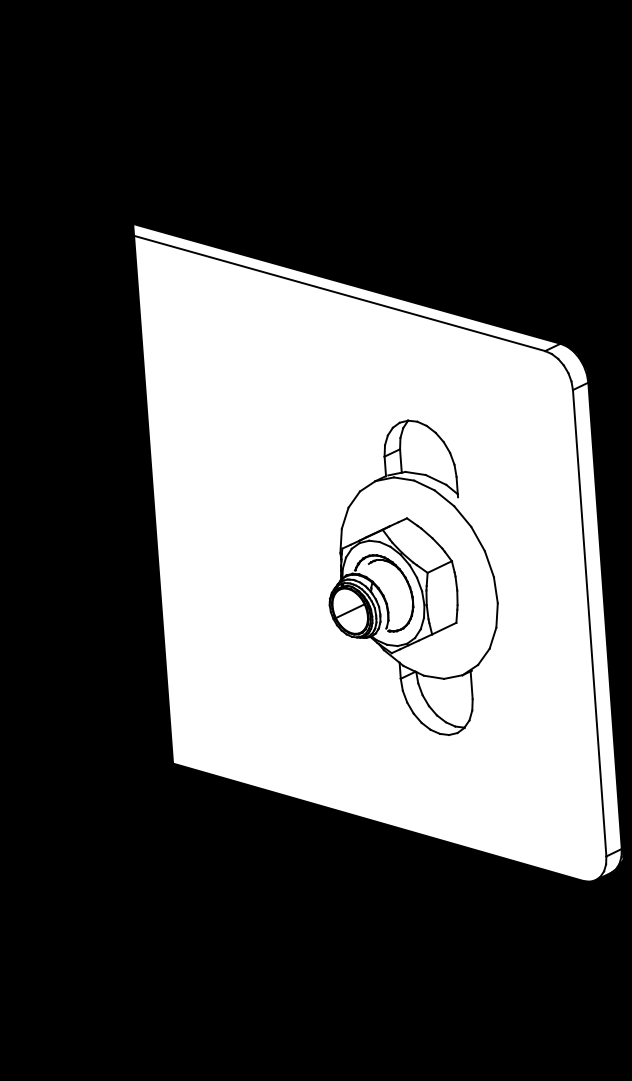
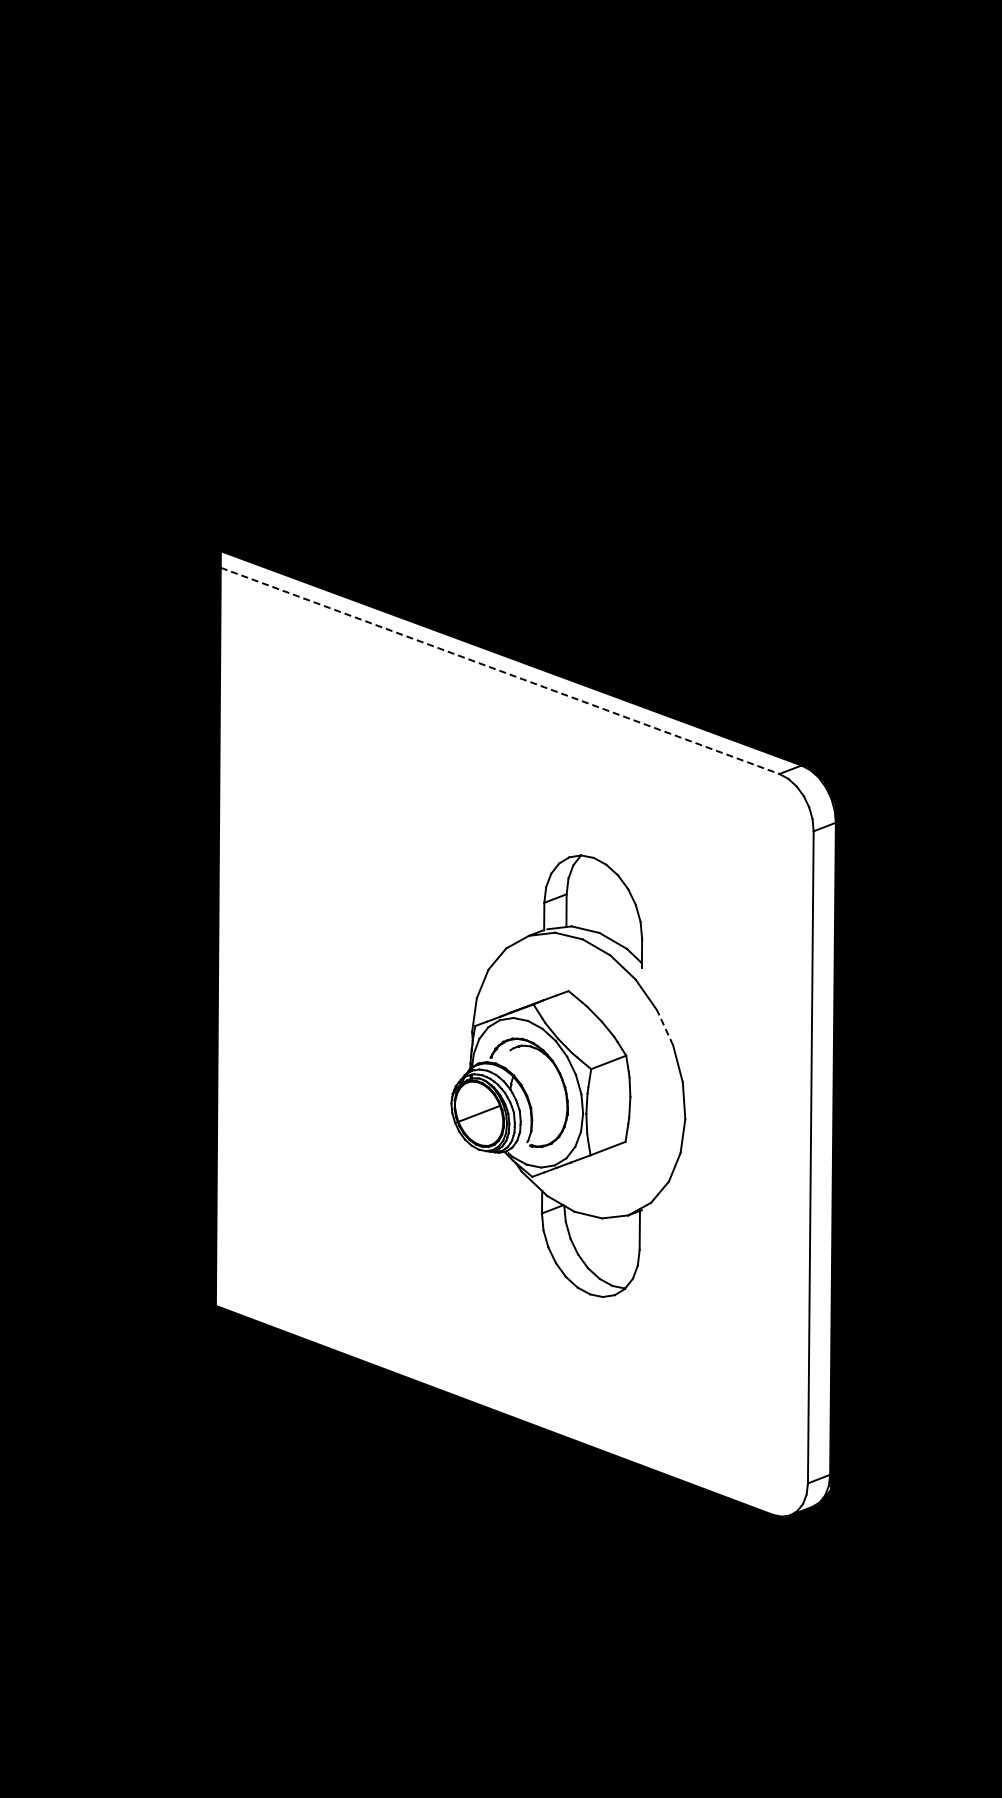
line: (339, 293) -> (500, 670), solid -> dashed
line: (477, 538) -> (664, 1027), solid -> dashed

